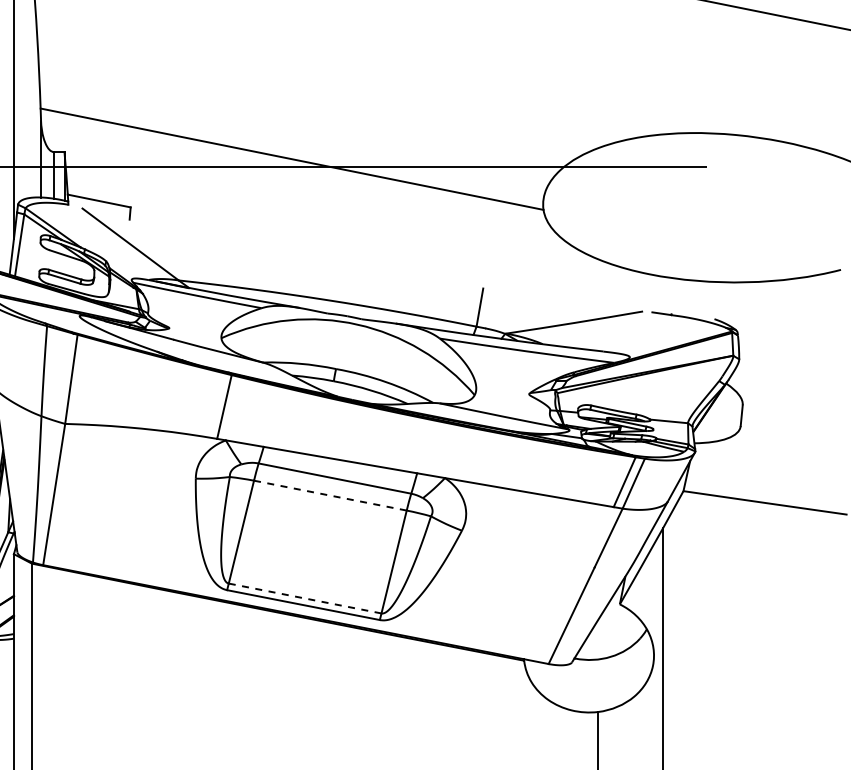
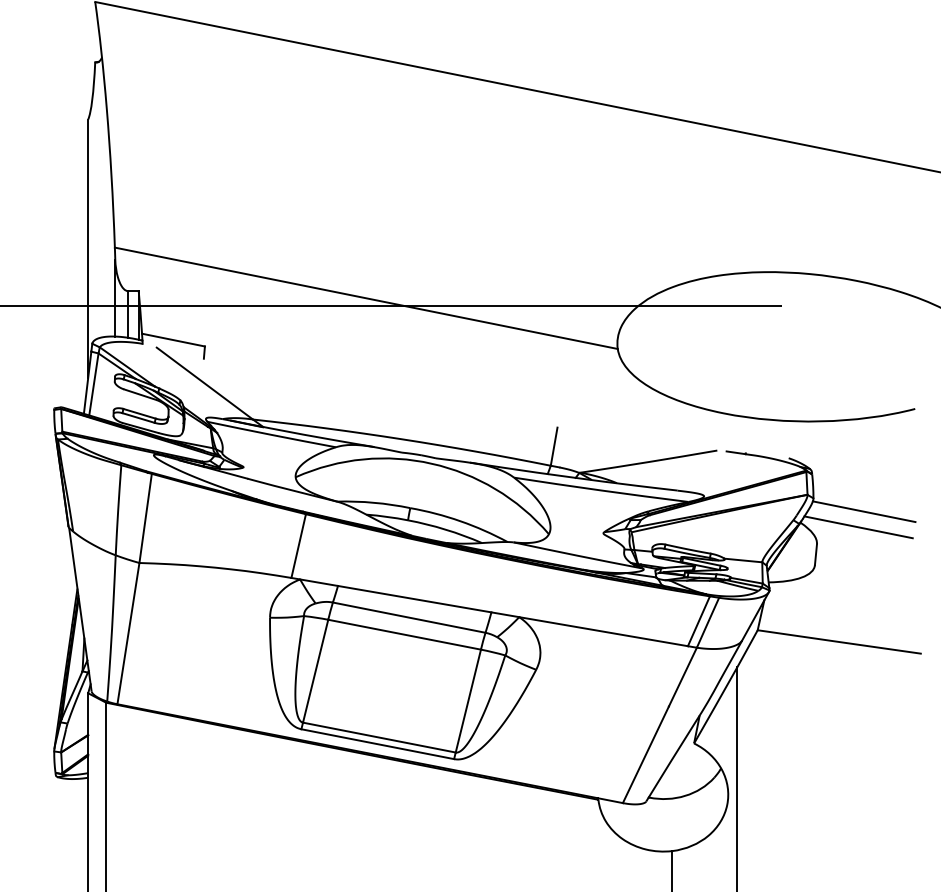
line: (789, 372) -> (863, 511), added
line: (784, 388) -> (858, 527), added
line: (330, 495) -> (404, 634), dashed -> solid
line: (305, 598) -> (379, 737), dashed -> solid

